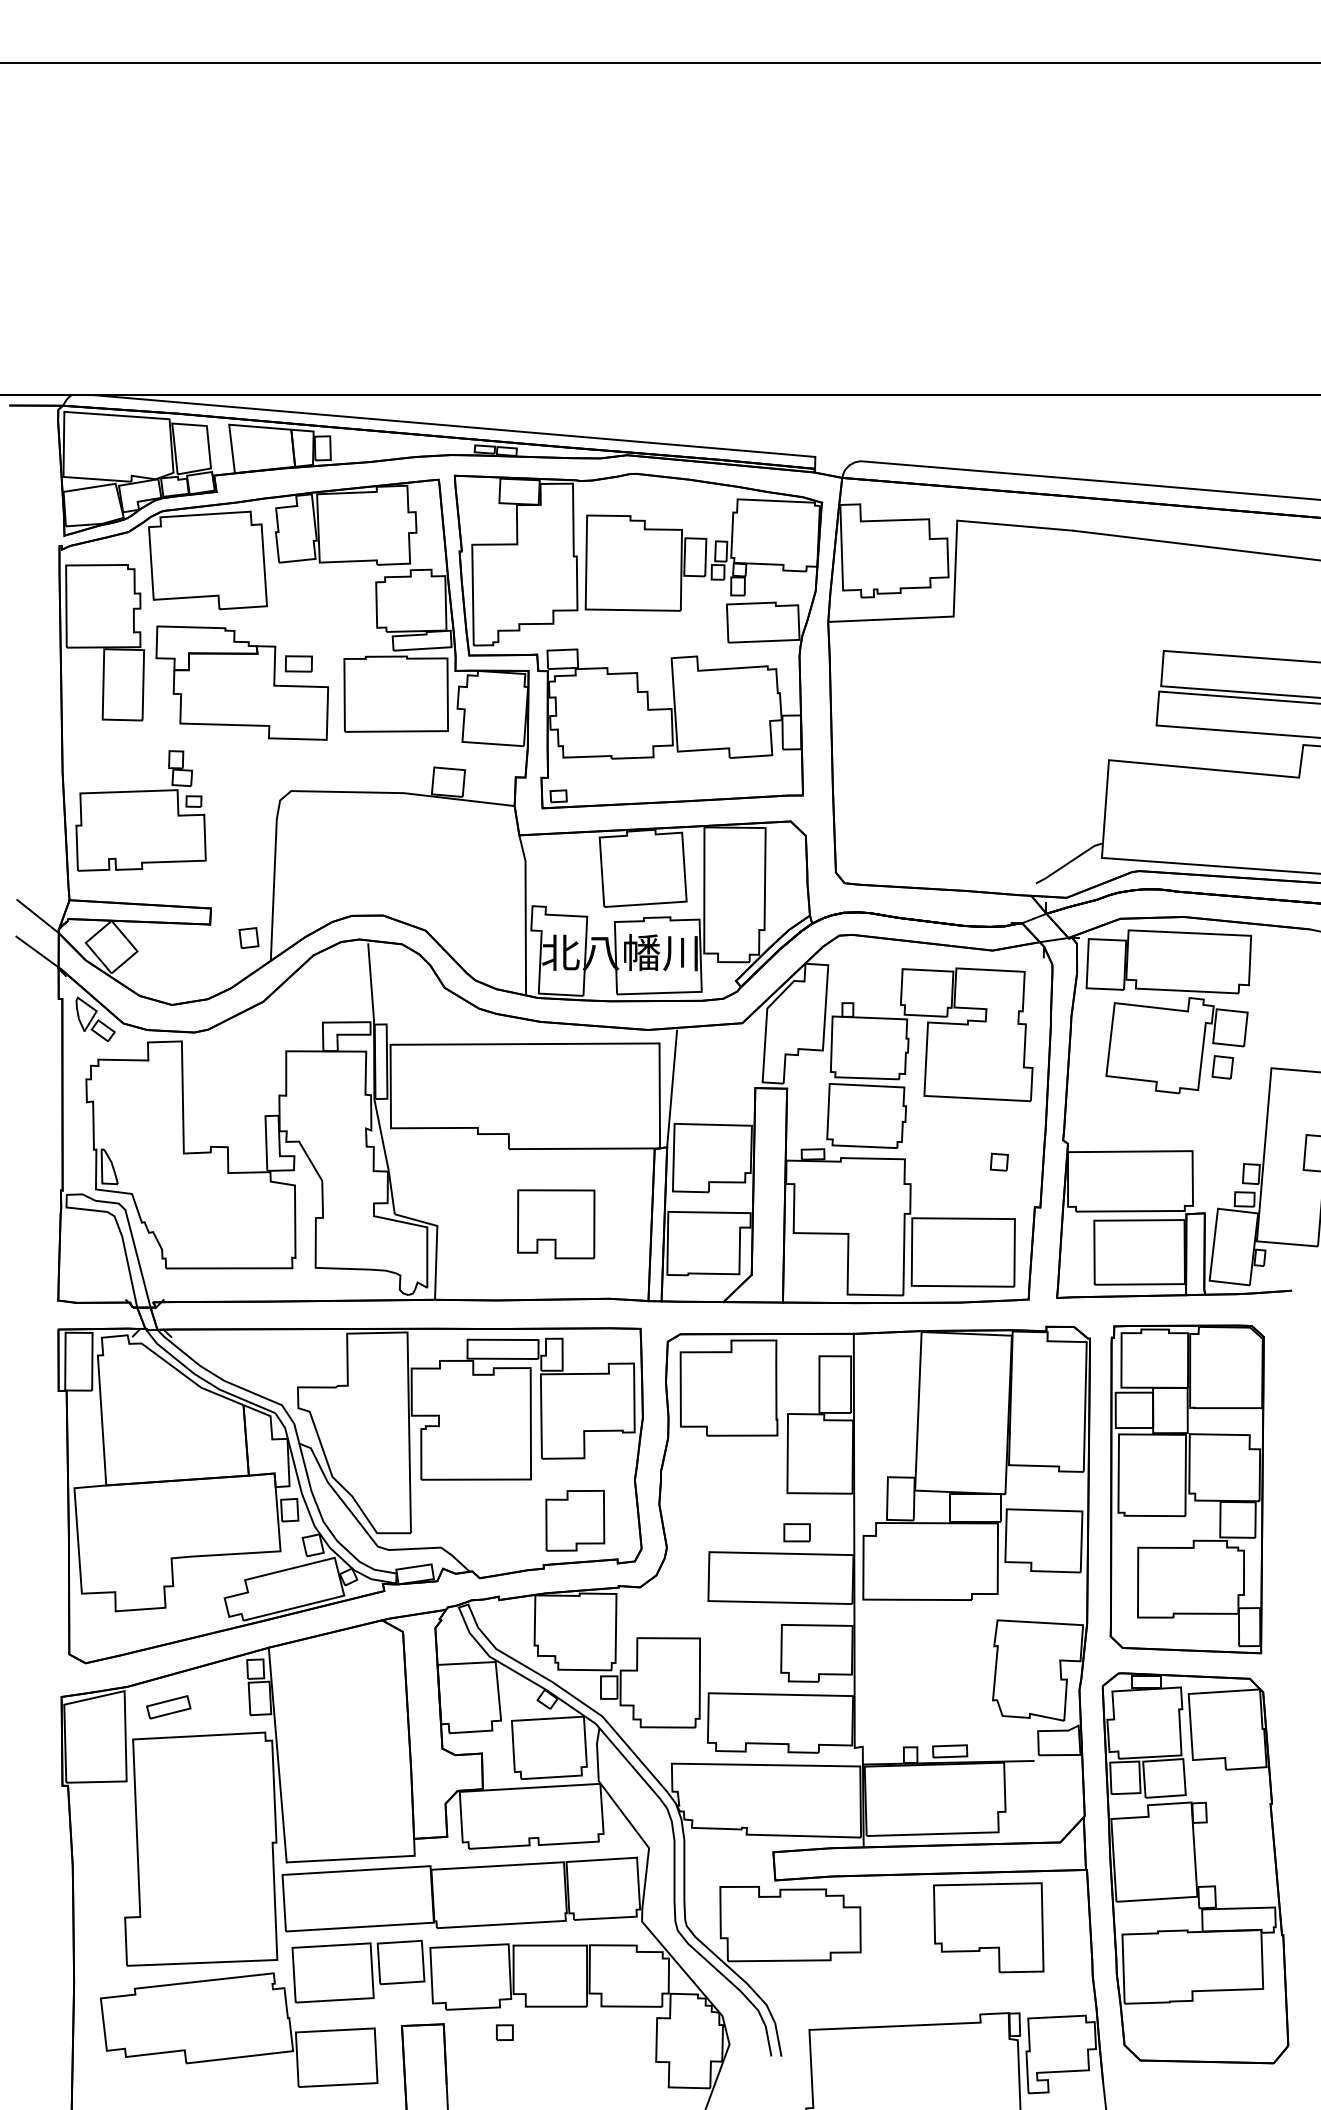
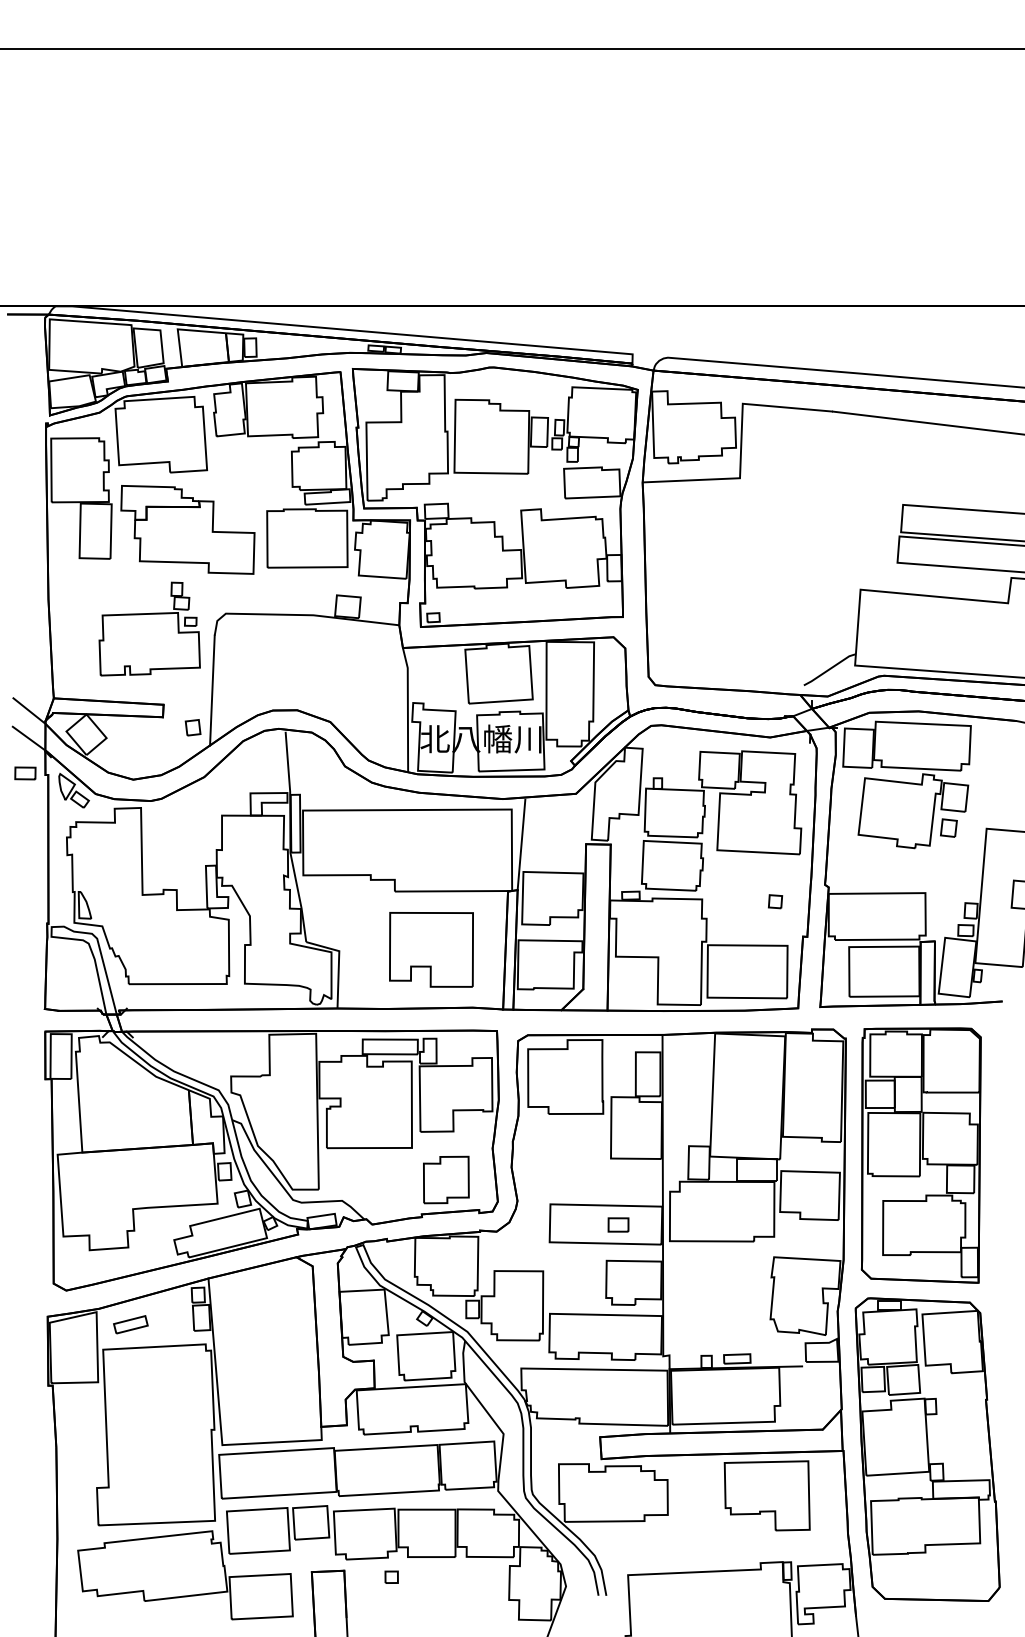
part: (298, 663) -> (25, 773), moved
part: (140, 810) -> (149, 628), moved
part: (556, 1224) -> (431, 950), size x1.4
part: (796, 1532) -> (618, 1224), moved

